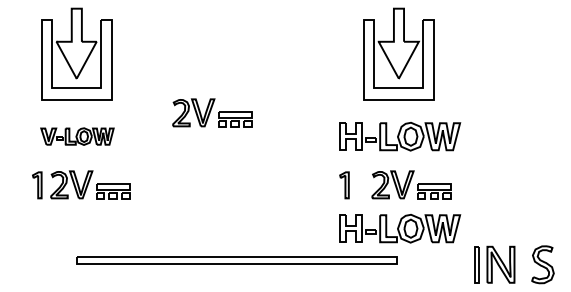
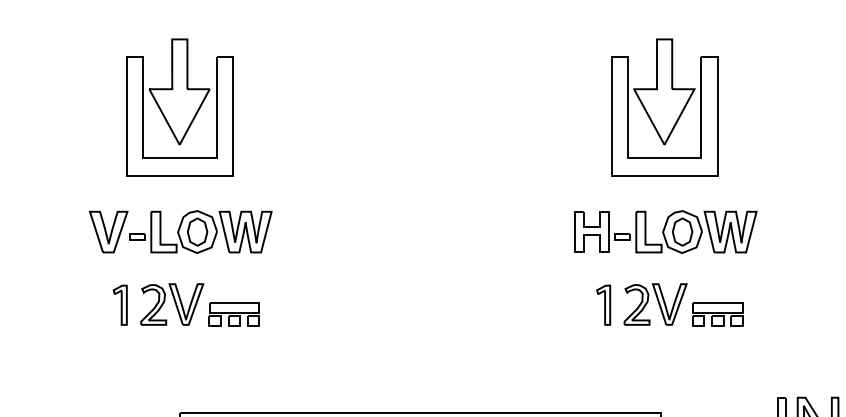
part: (212, 112) -> (383, 195), removed
part: (77, 136) -> (180, 231), size x1.67
part: (344, 185) -> (603, 305), moved
part: (400, 228) -> (666, 370), removed

